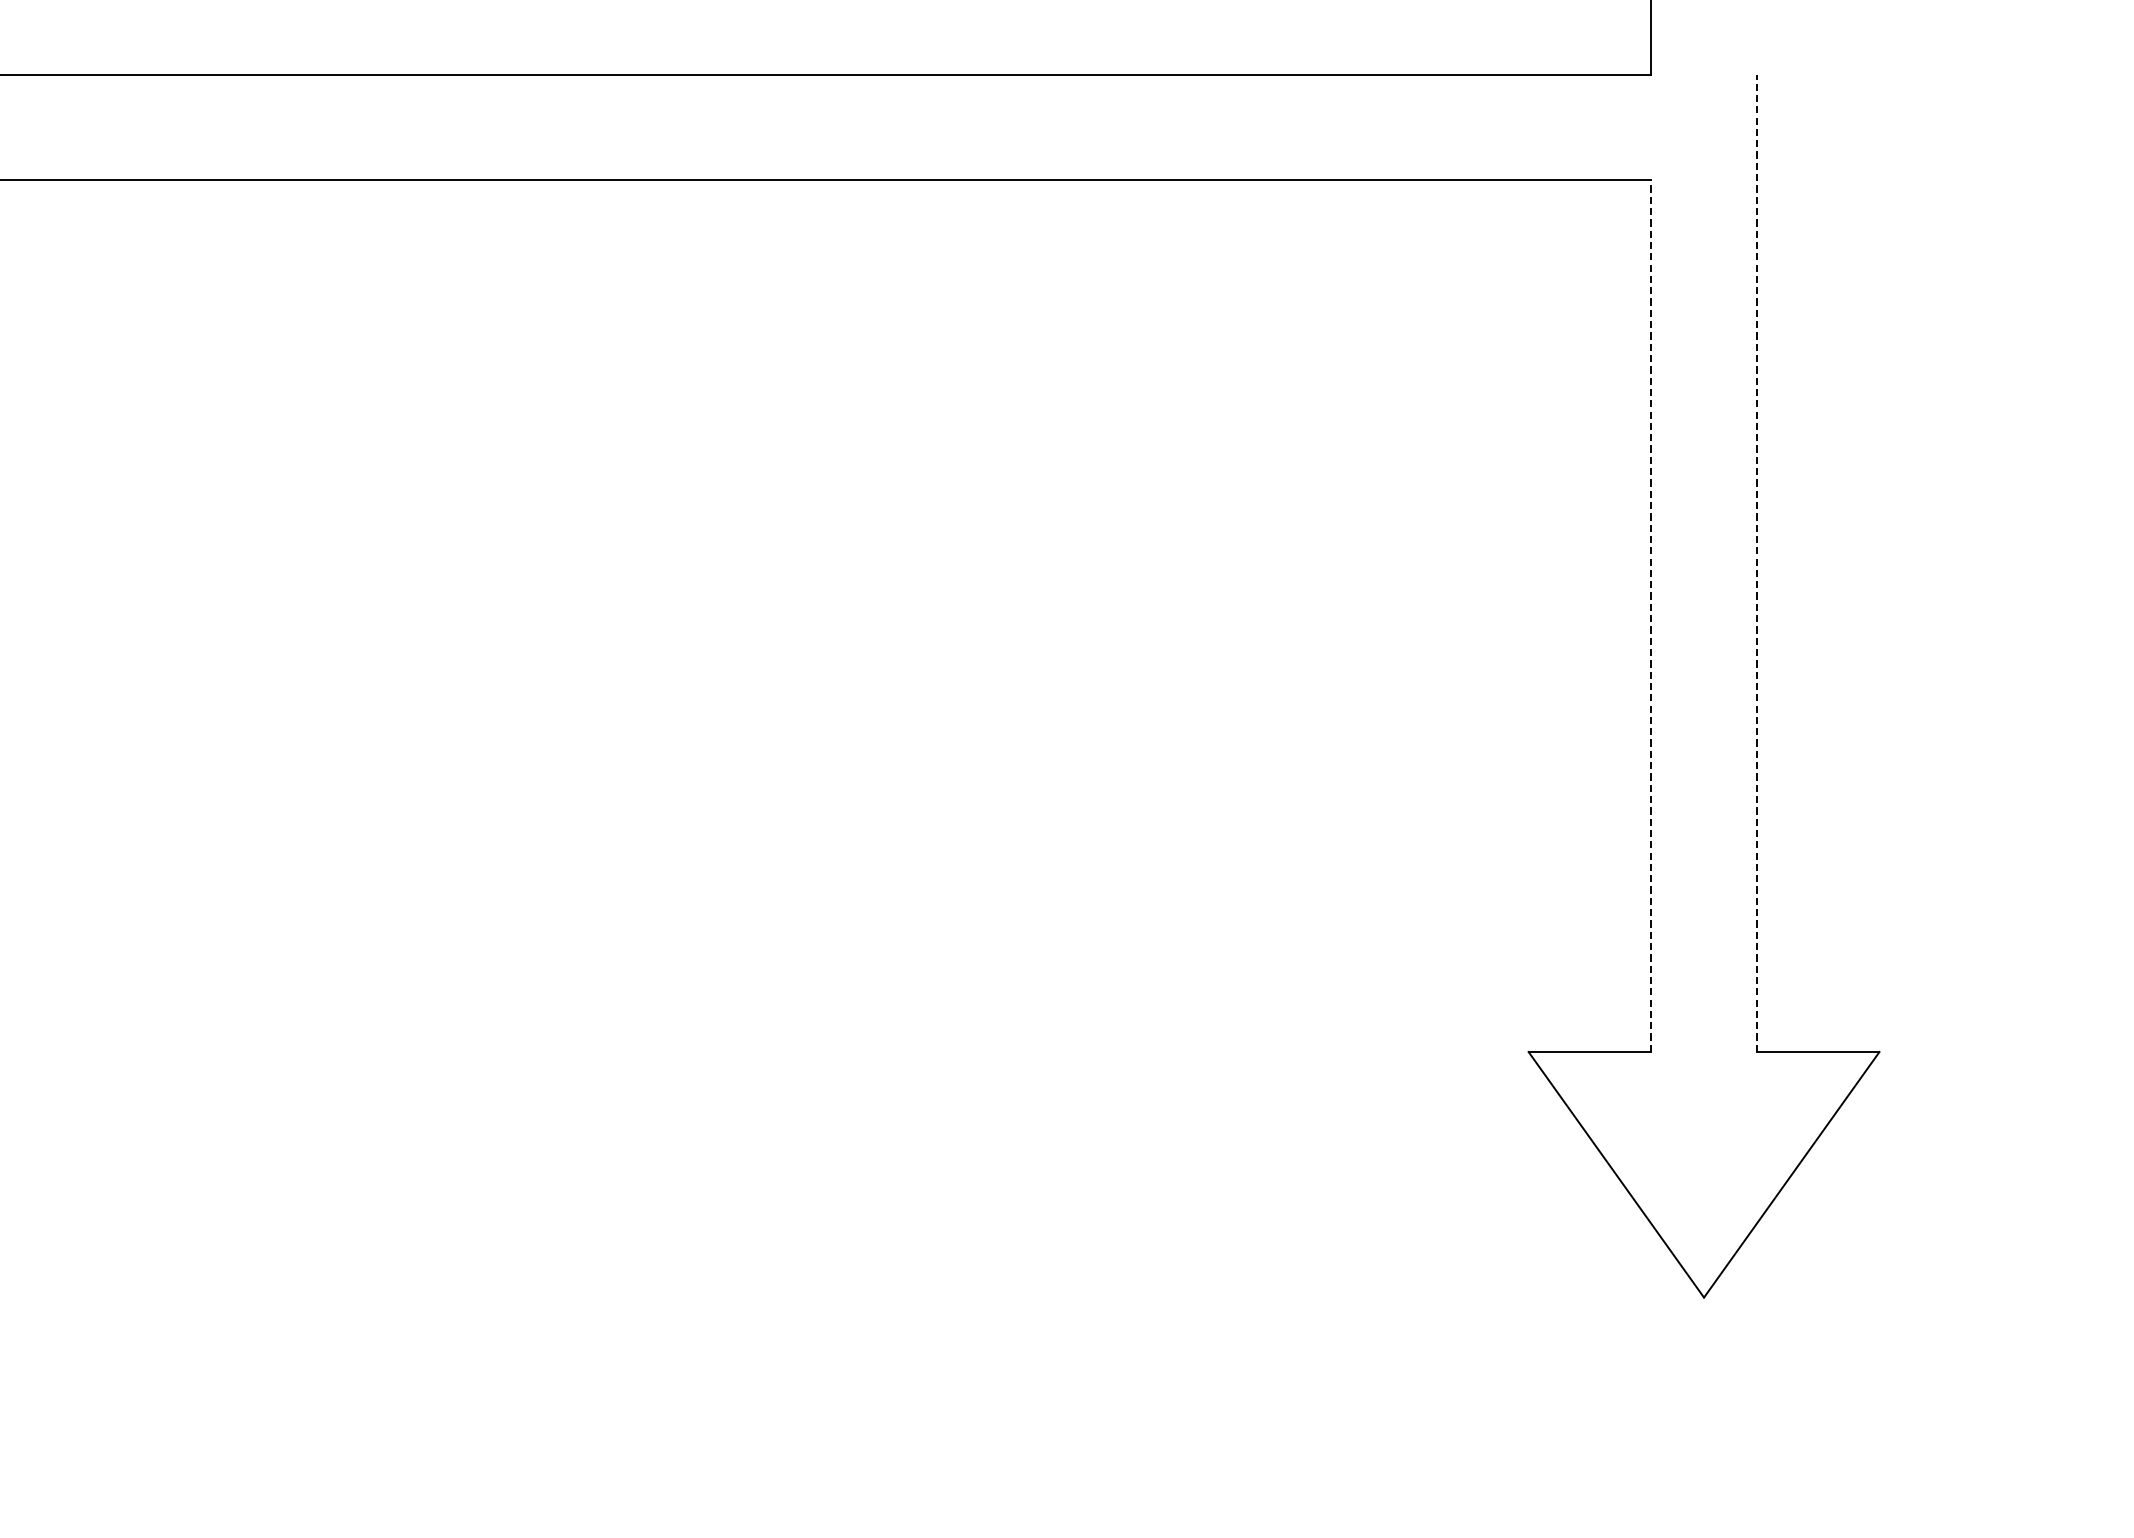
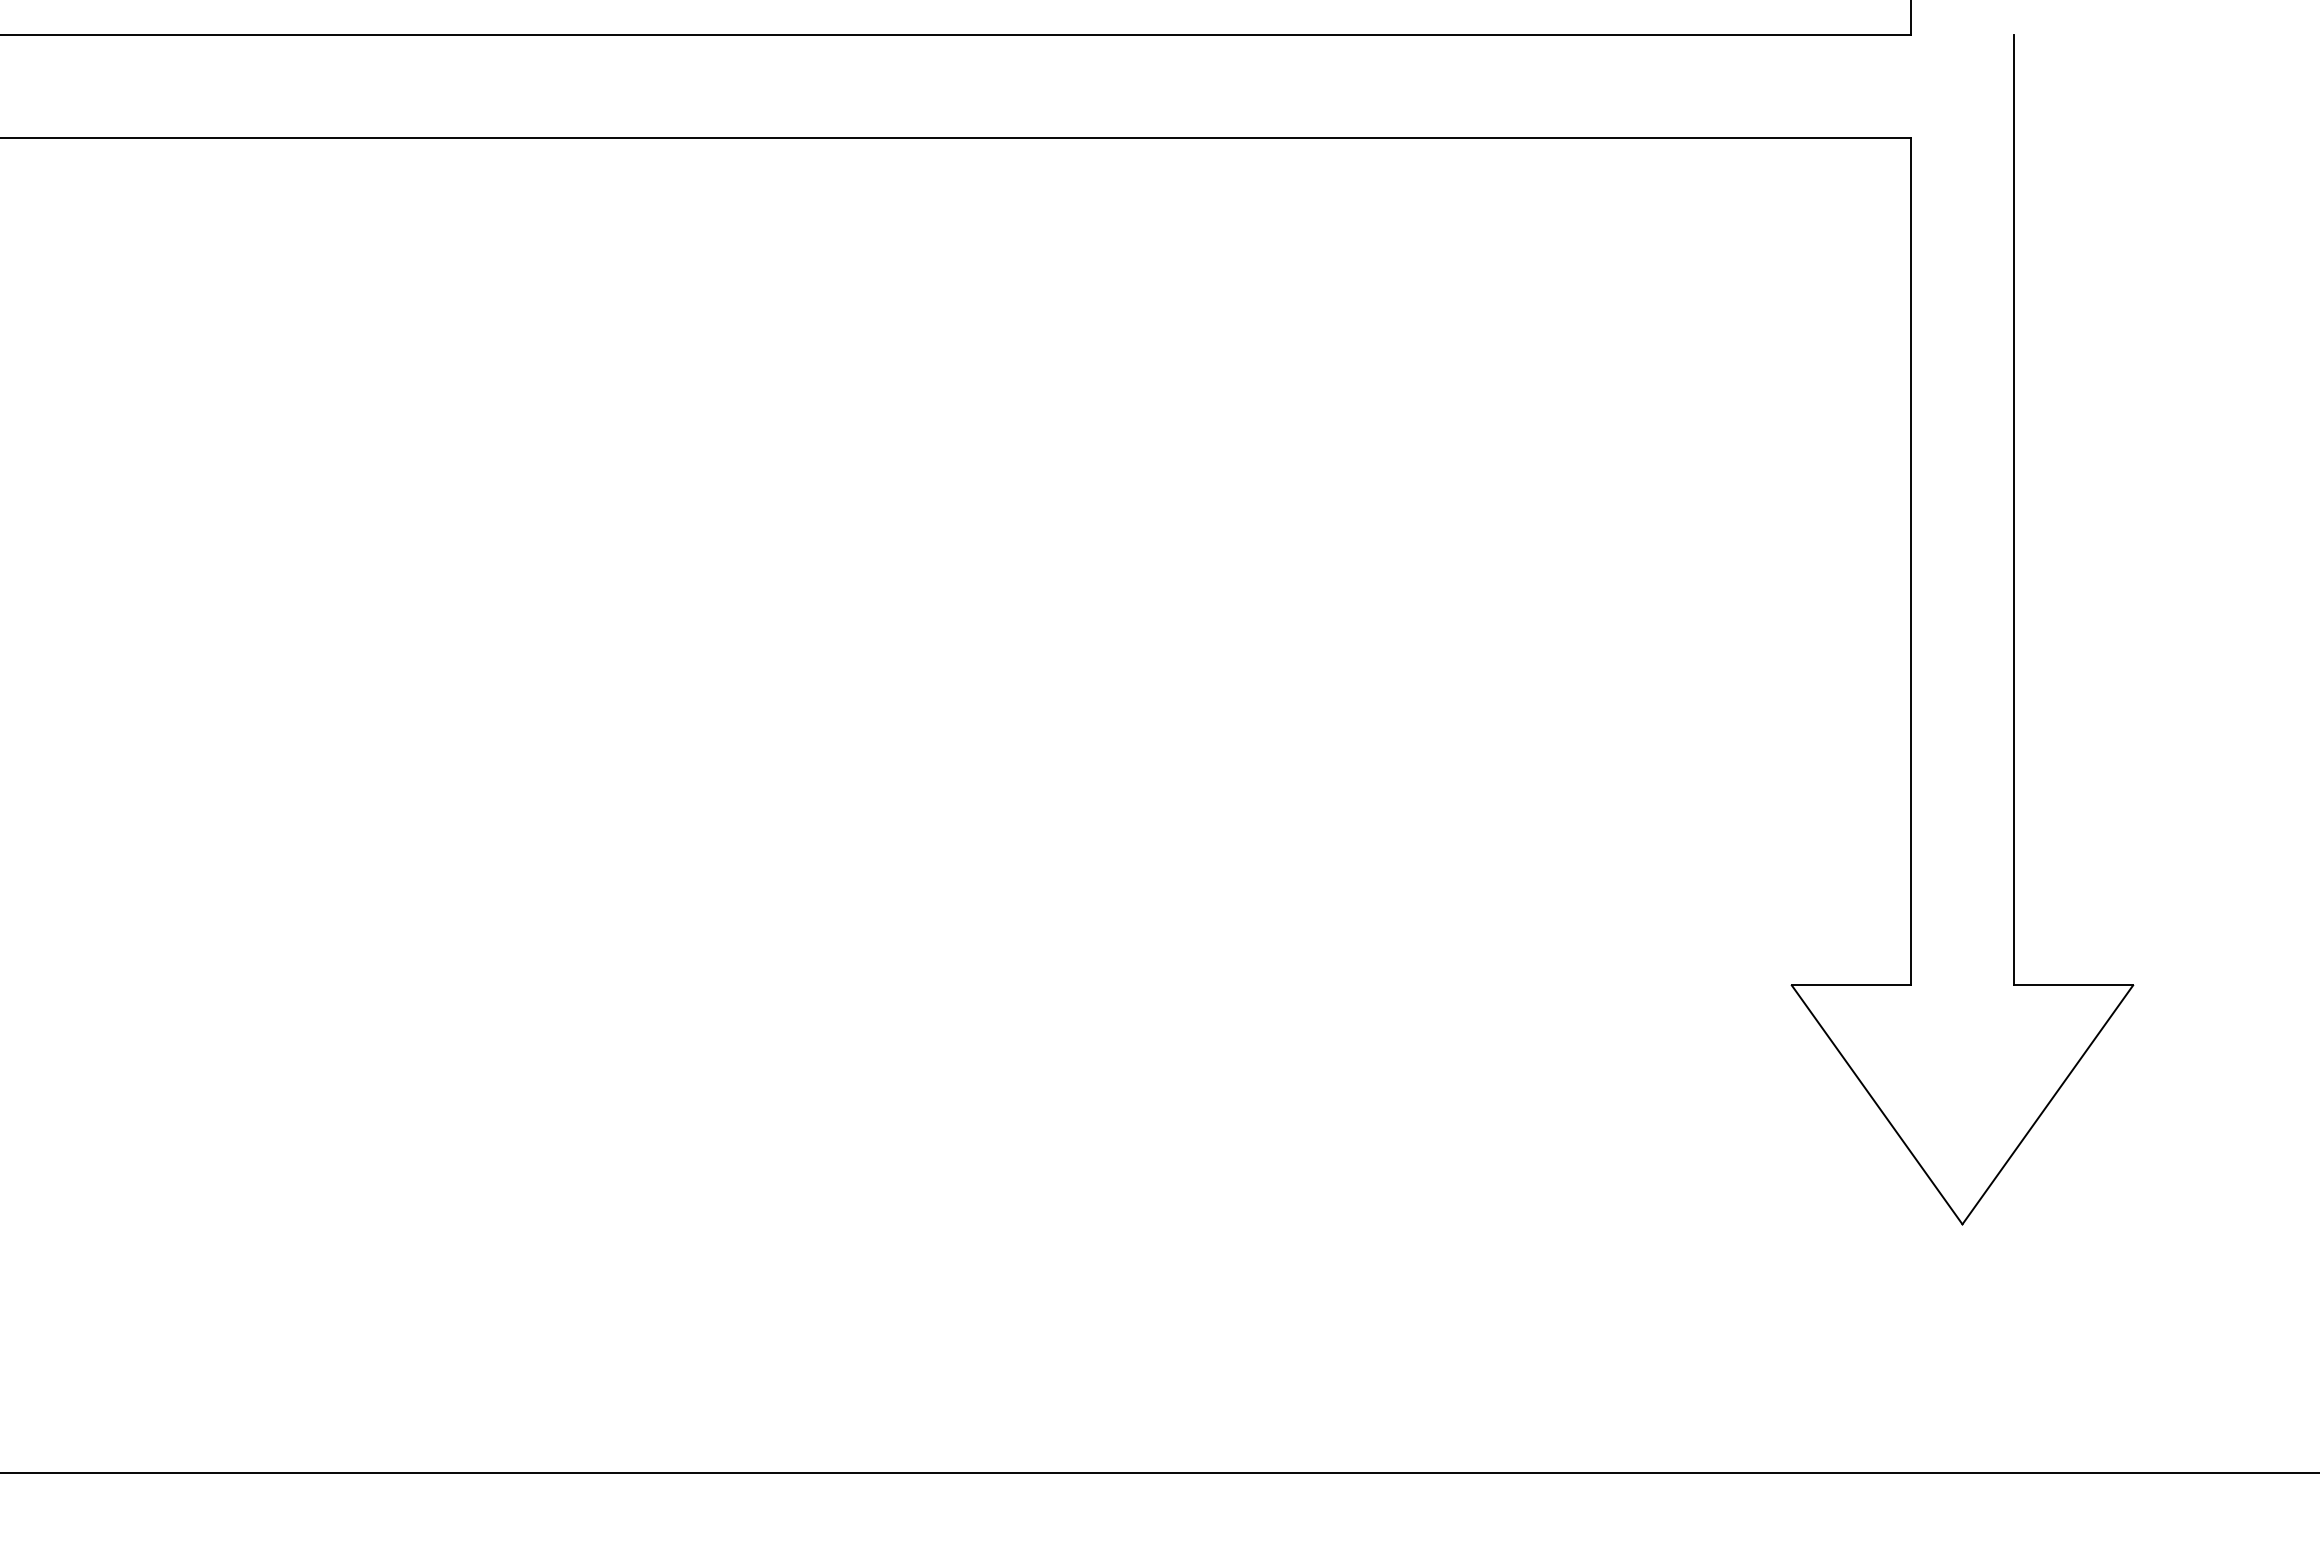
line: (1756, 562) -> (2013, 509), dashed -> solid
line: (1651, 616) -> (1911, 561), dashed -> solid

